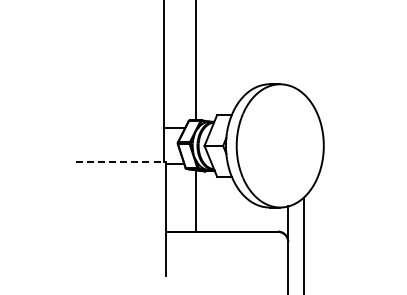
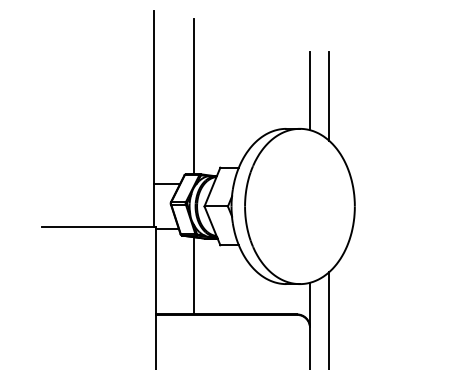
line: (288, 54) -> (310, 91), added
line: (303, 58) -> (329, 96), added
line: (121, 162) -> (99, 227), dashed -> solid

